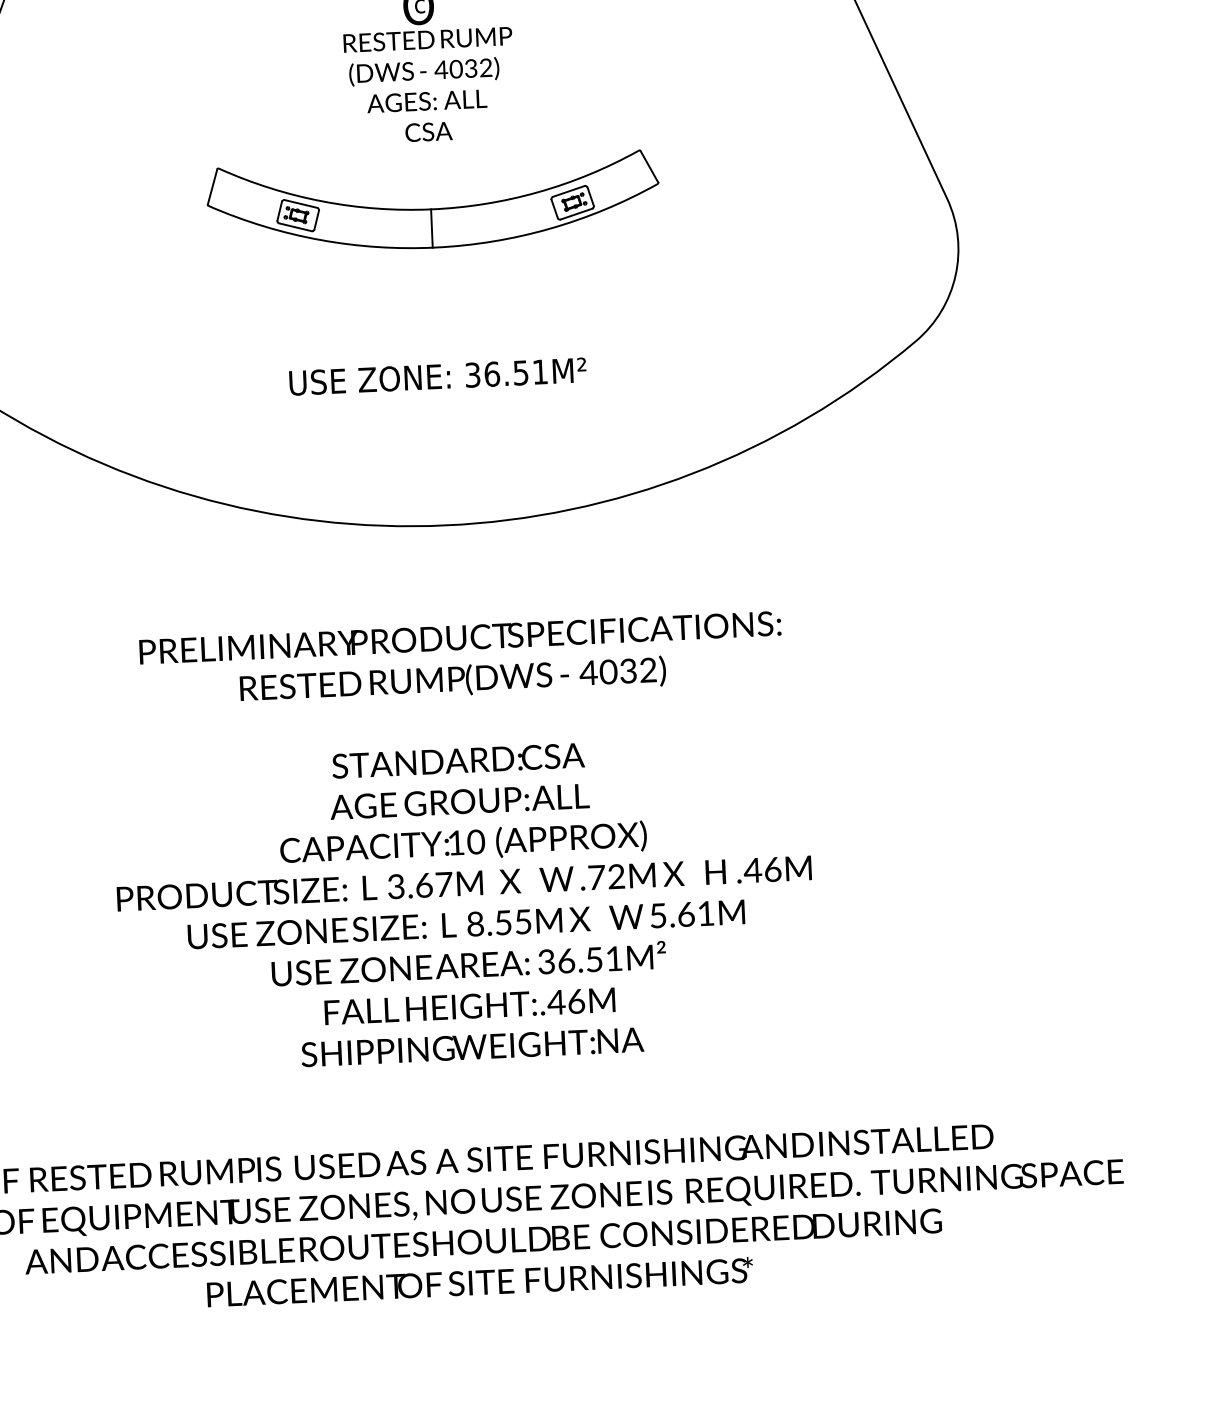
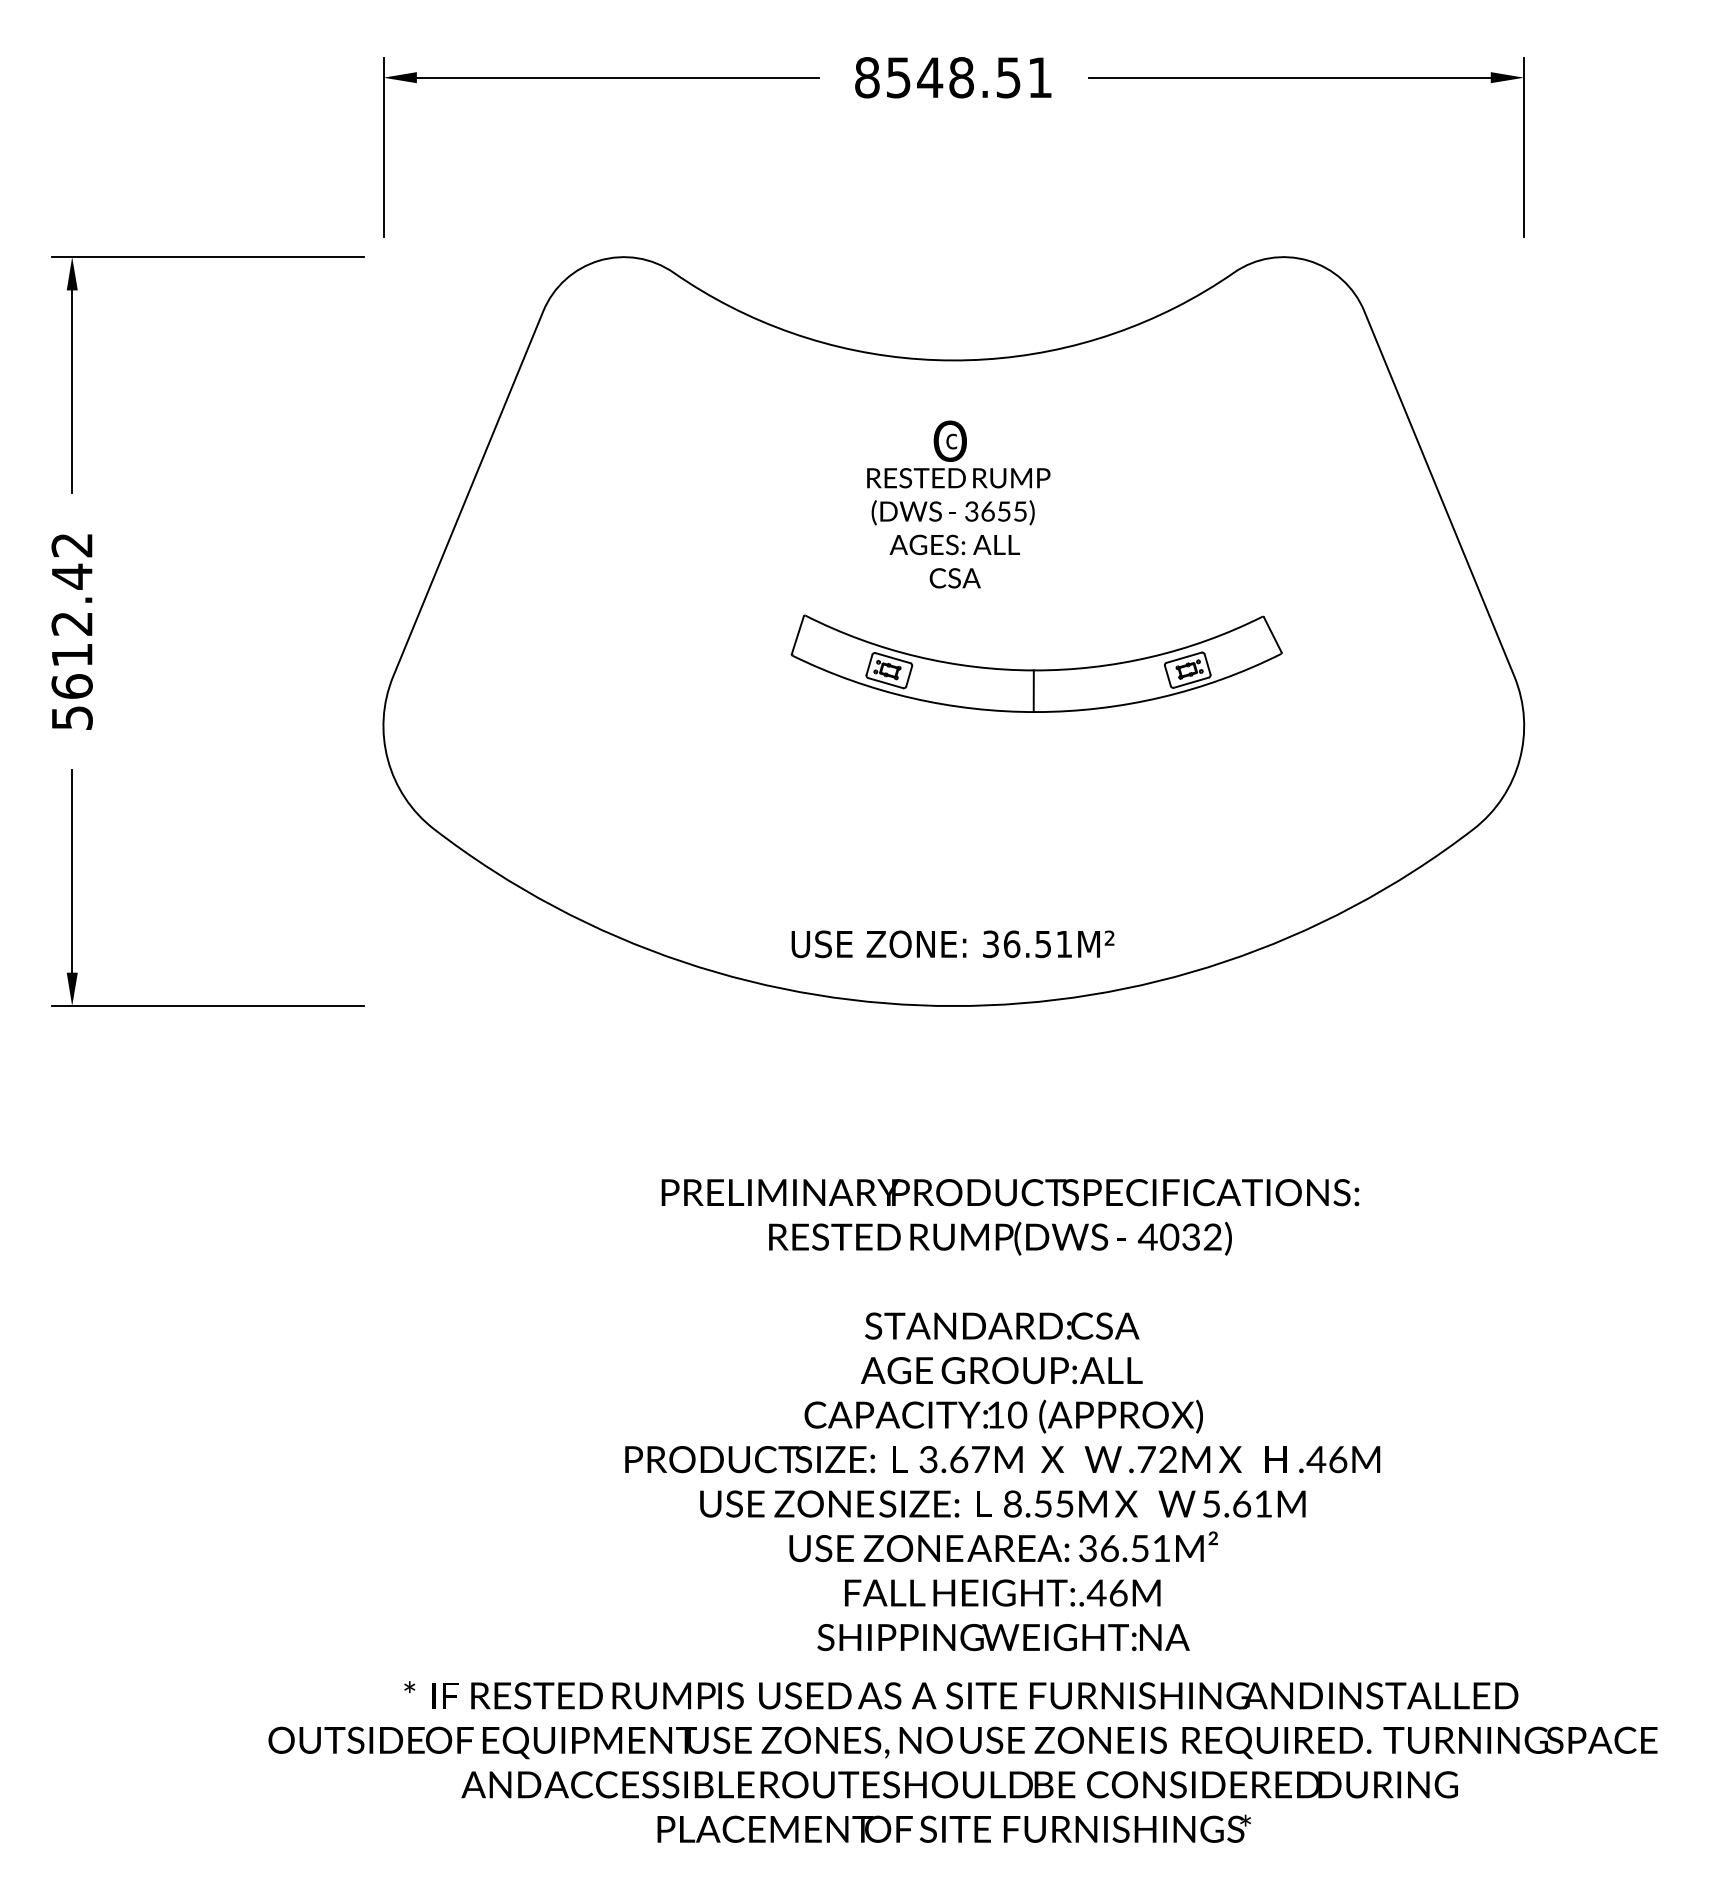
text: (463, 68) -> (995, 511), 4032) -> 3655)
part: (433, 202) -> (1036, 663), moved
text: (437, 376) -> (952, 944), moved
text: (462, 843) -> (1002, 1415), moved

